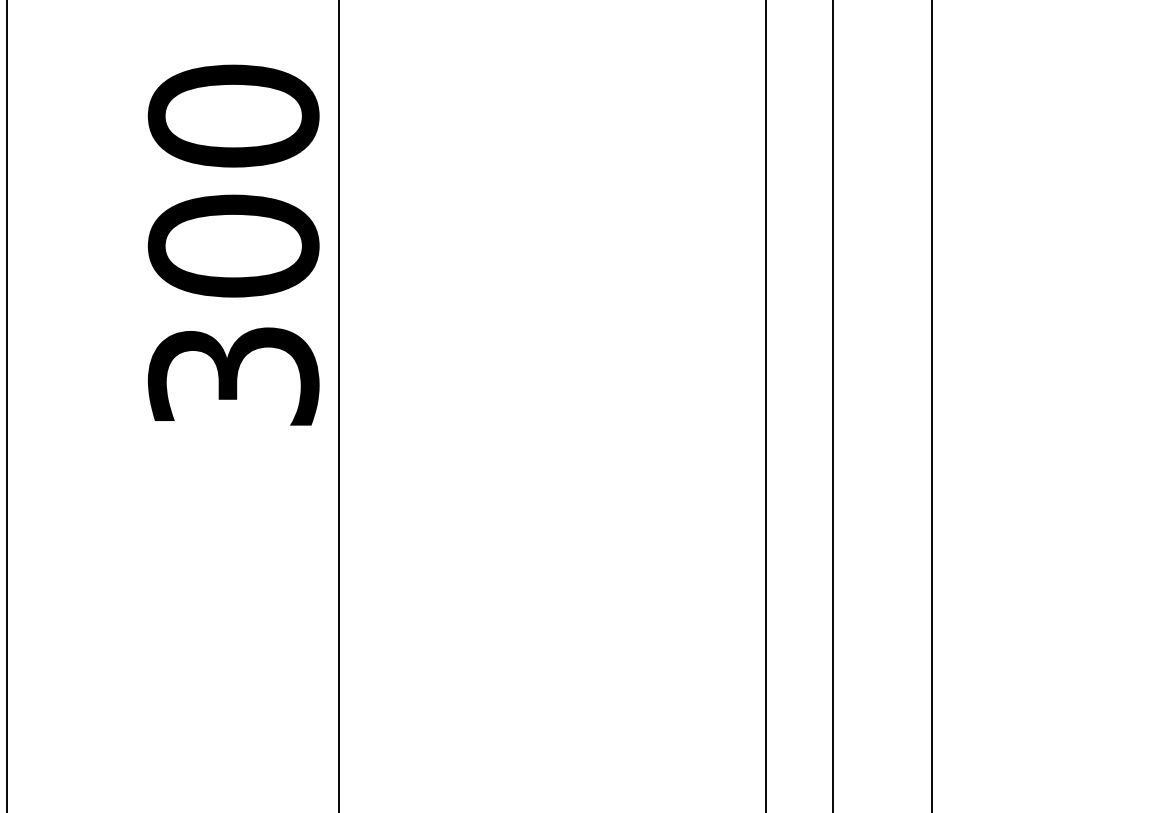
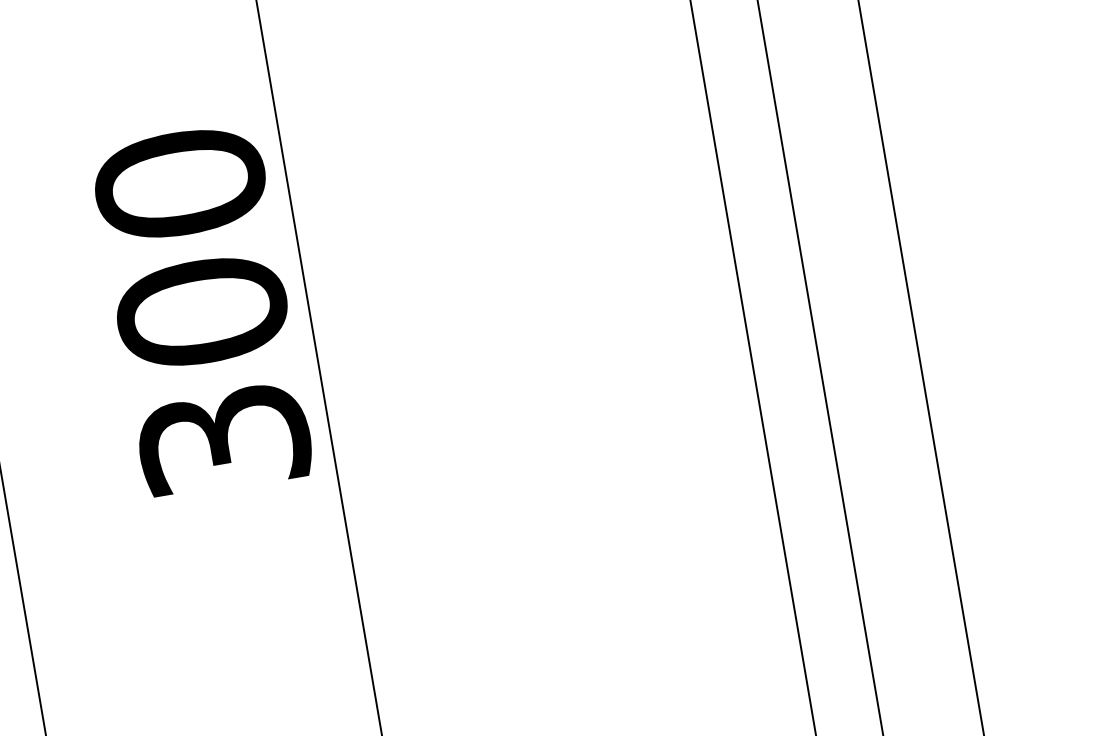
text: (233, 244) -> (201, 310), moved

